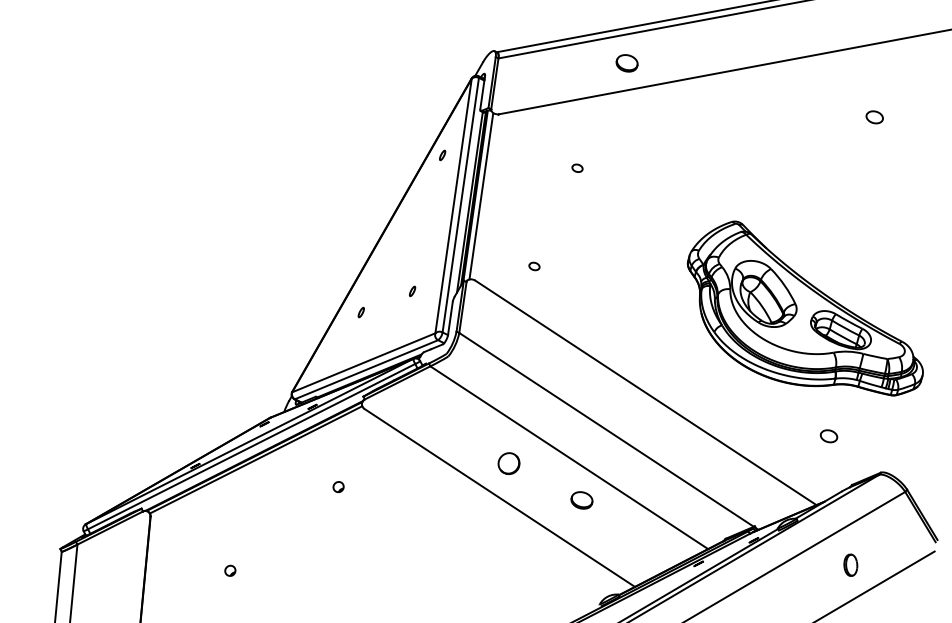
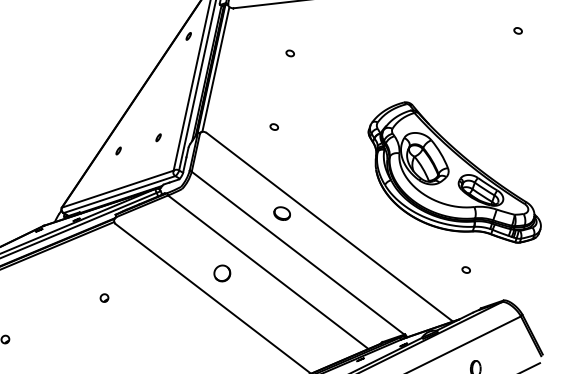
part: (874, 116) -> (518, 30), size x0.62
part: (534, 266) -> (274, 127), moved
part: (828, 435) -> (465, 269), size x0.62
part: (338, 487) -> (104, 298), moved
part: (581, 500) -> (281, 213), moved

